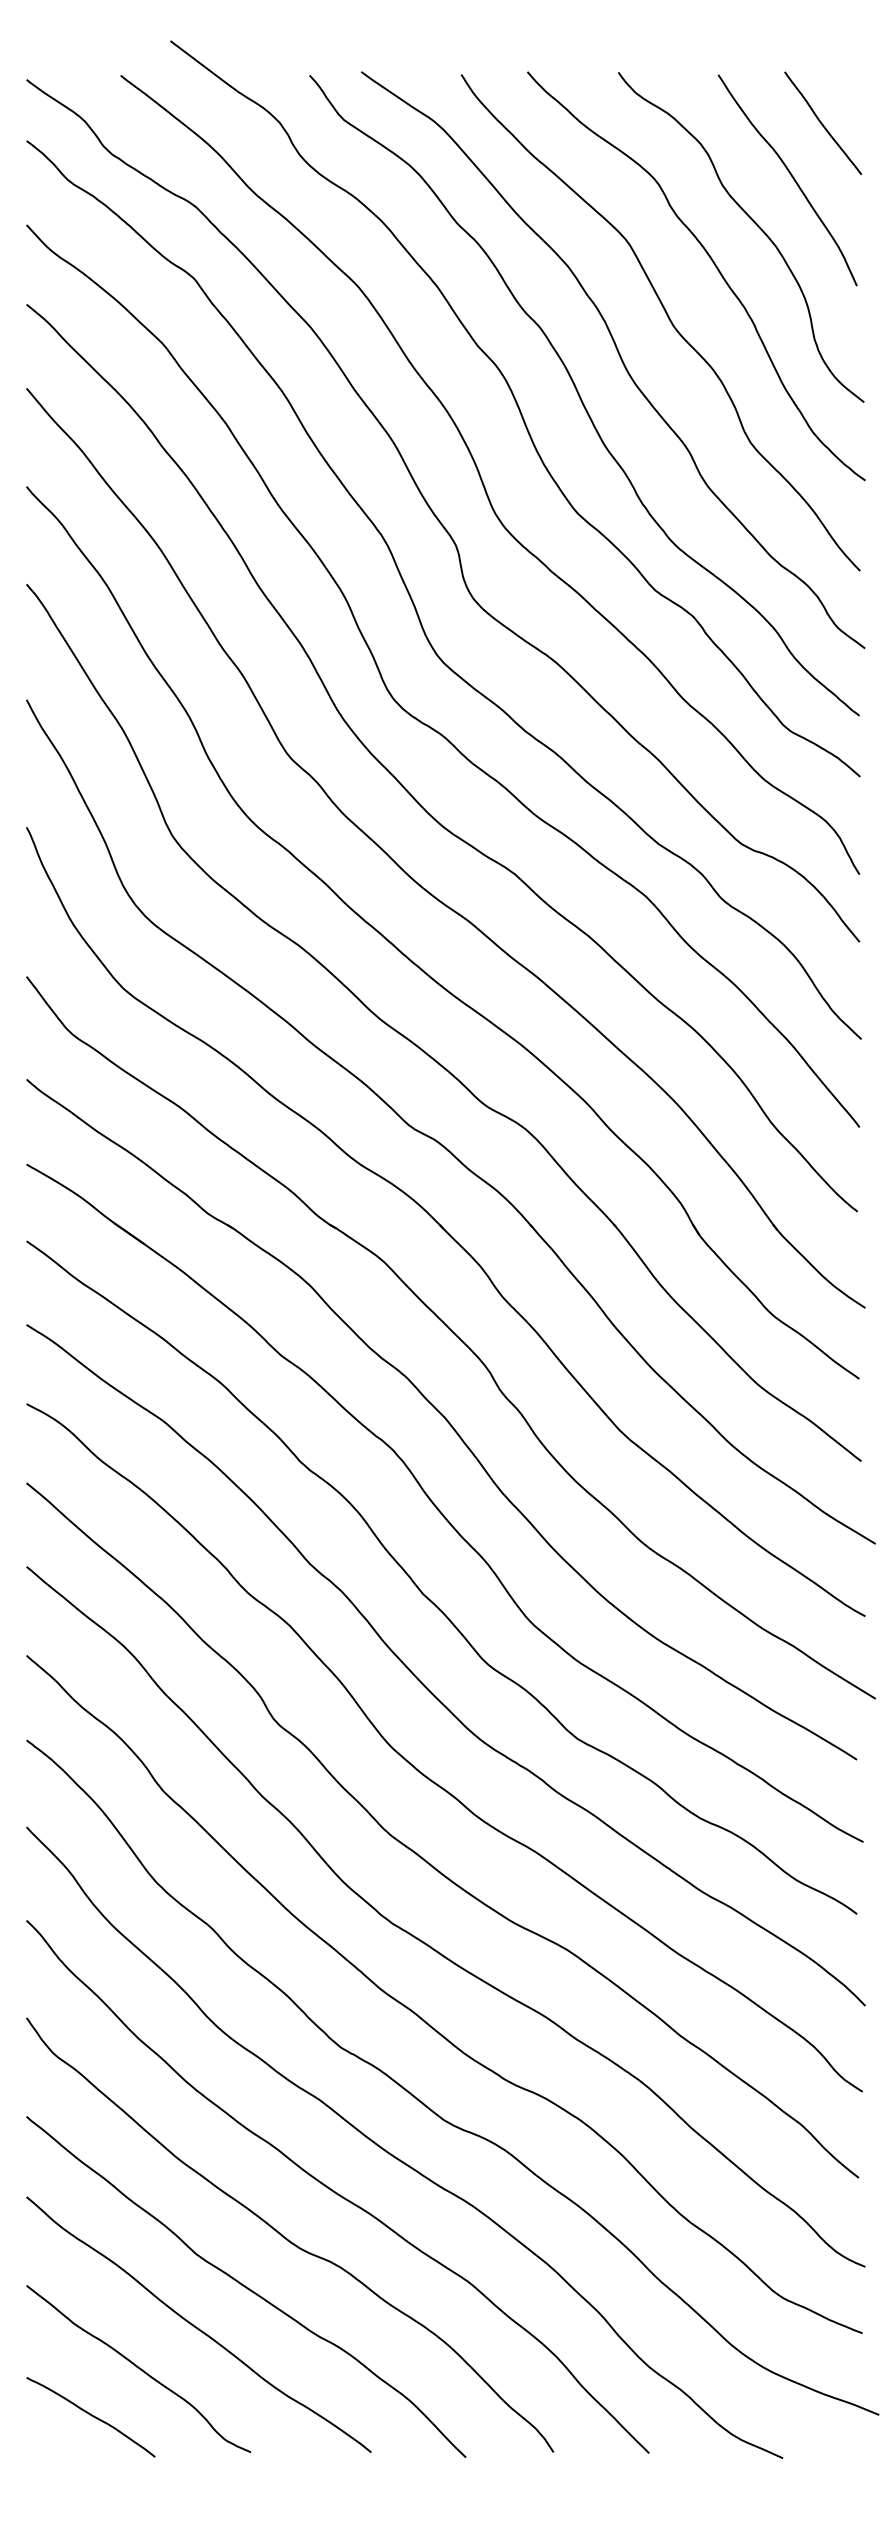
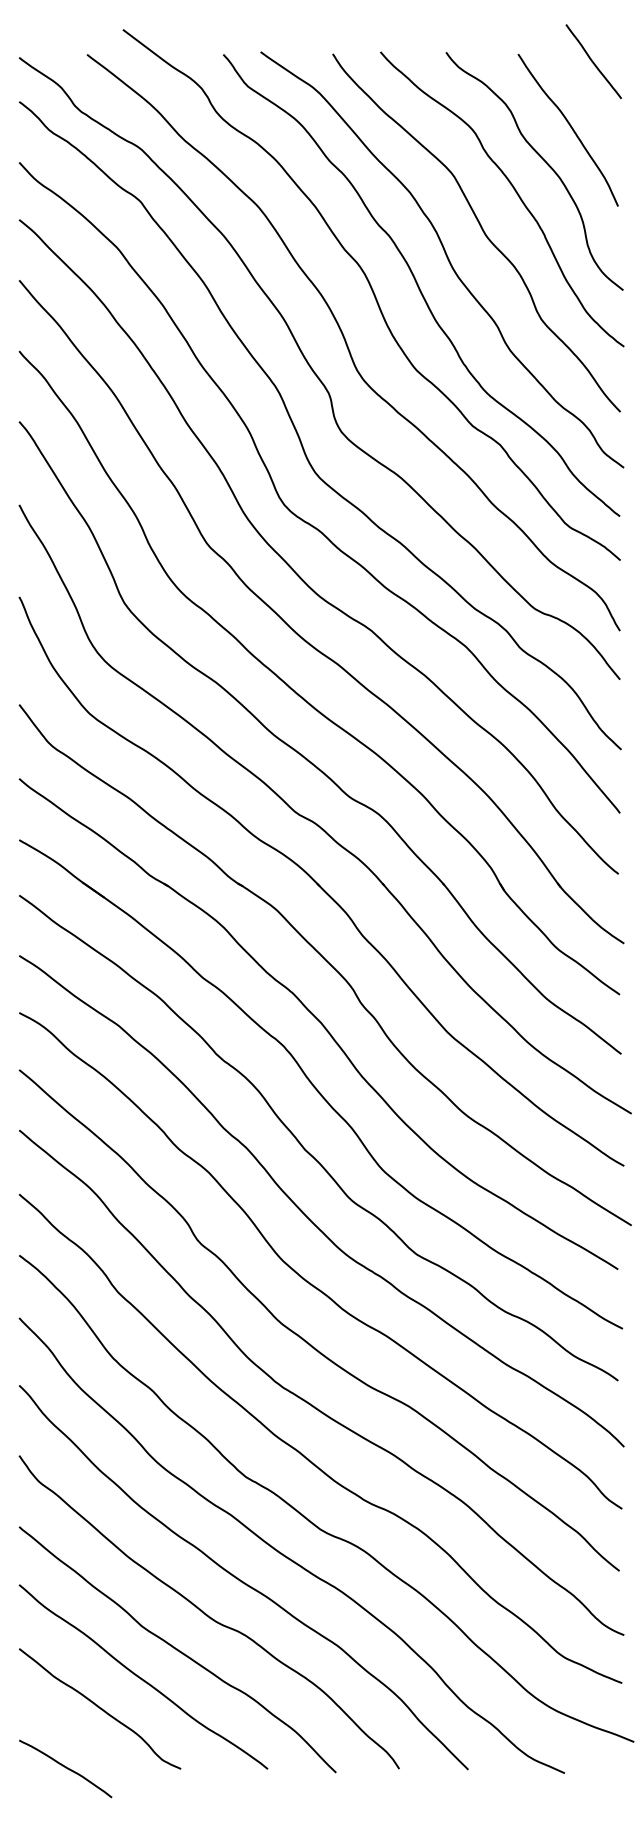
curve: (822, 123) -> (593, 61), moved
curve: (91, 2416) -> (66, 1768), moved

